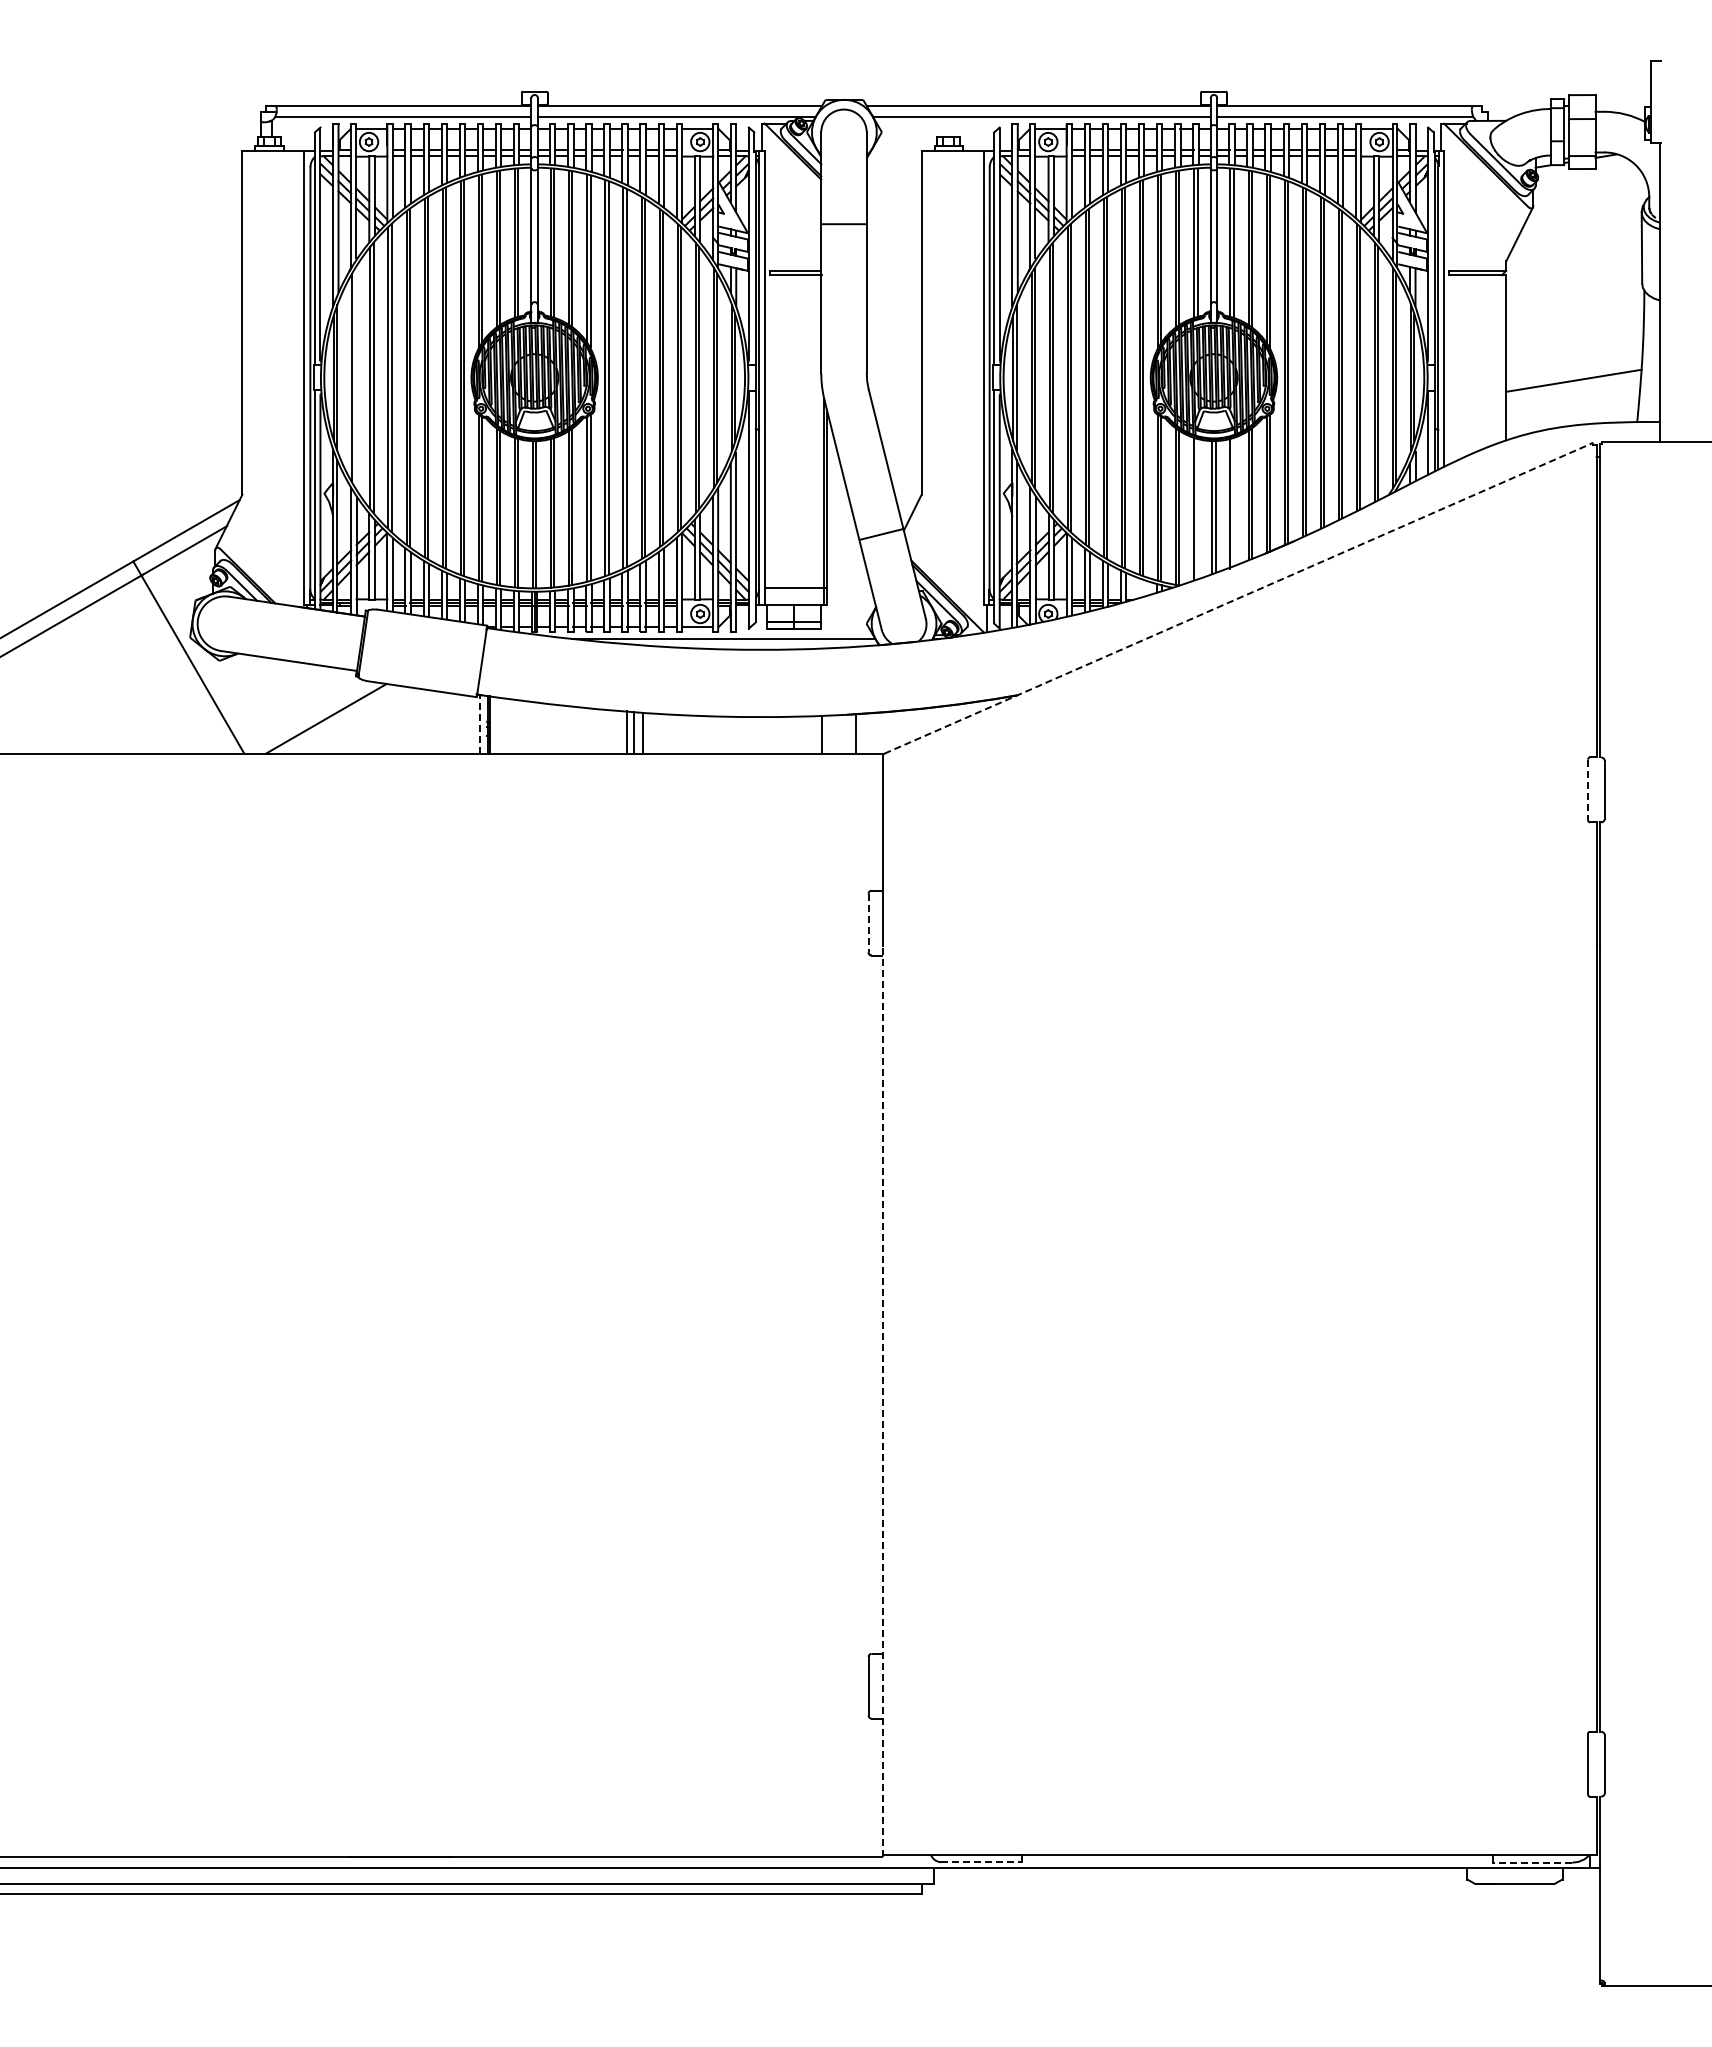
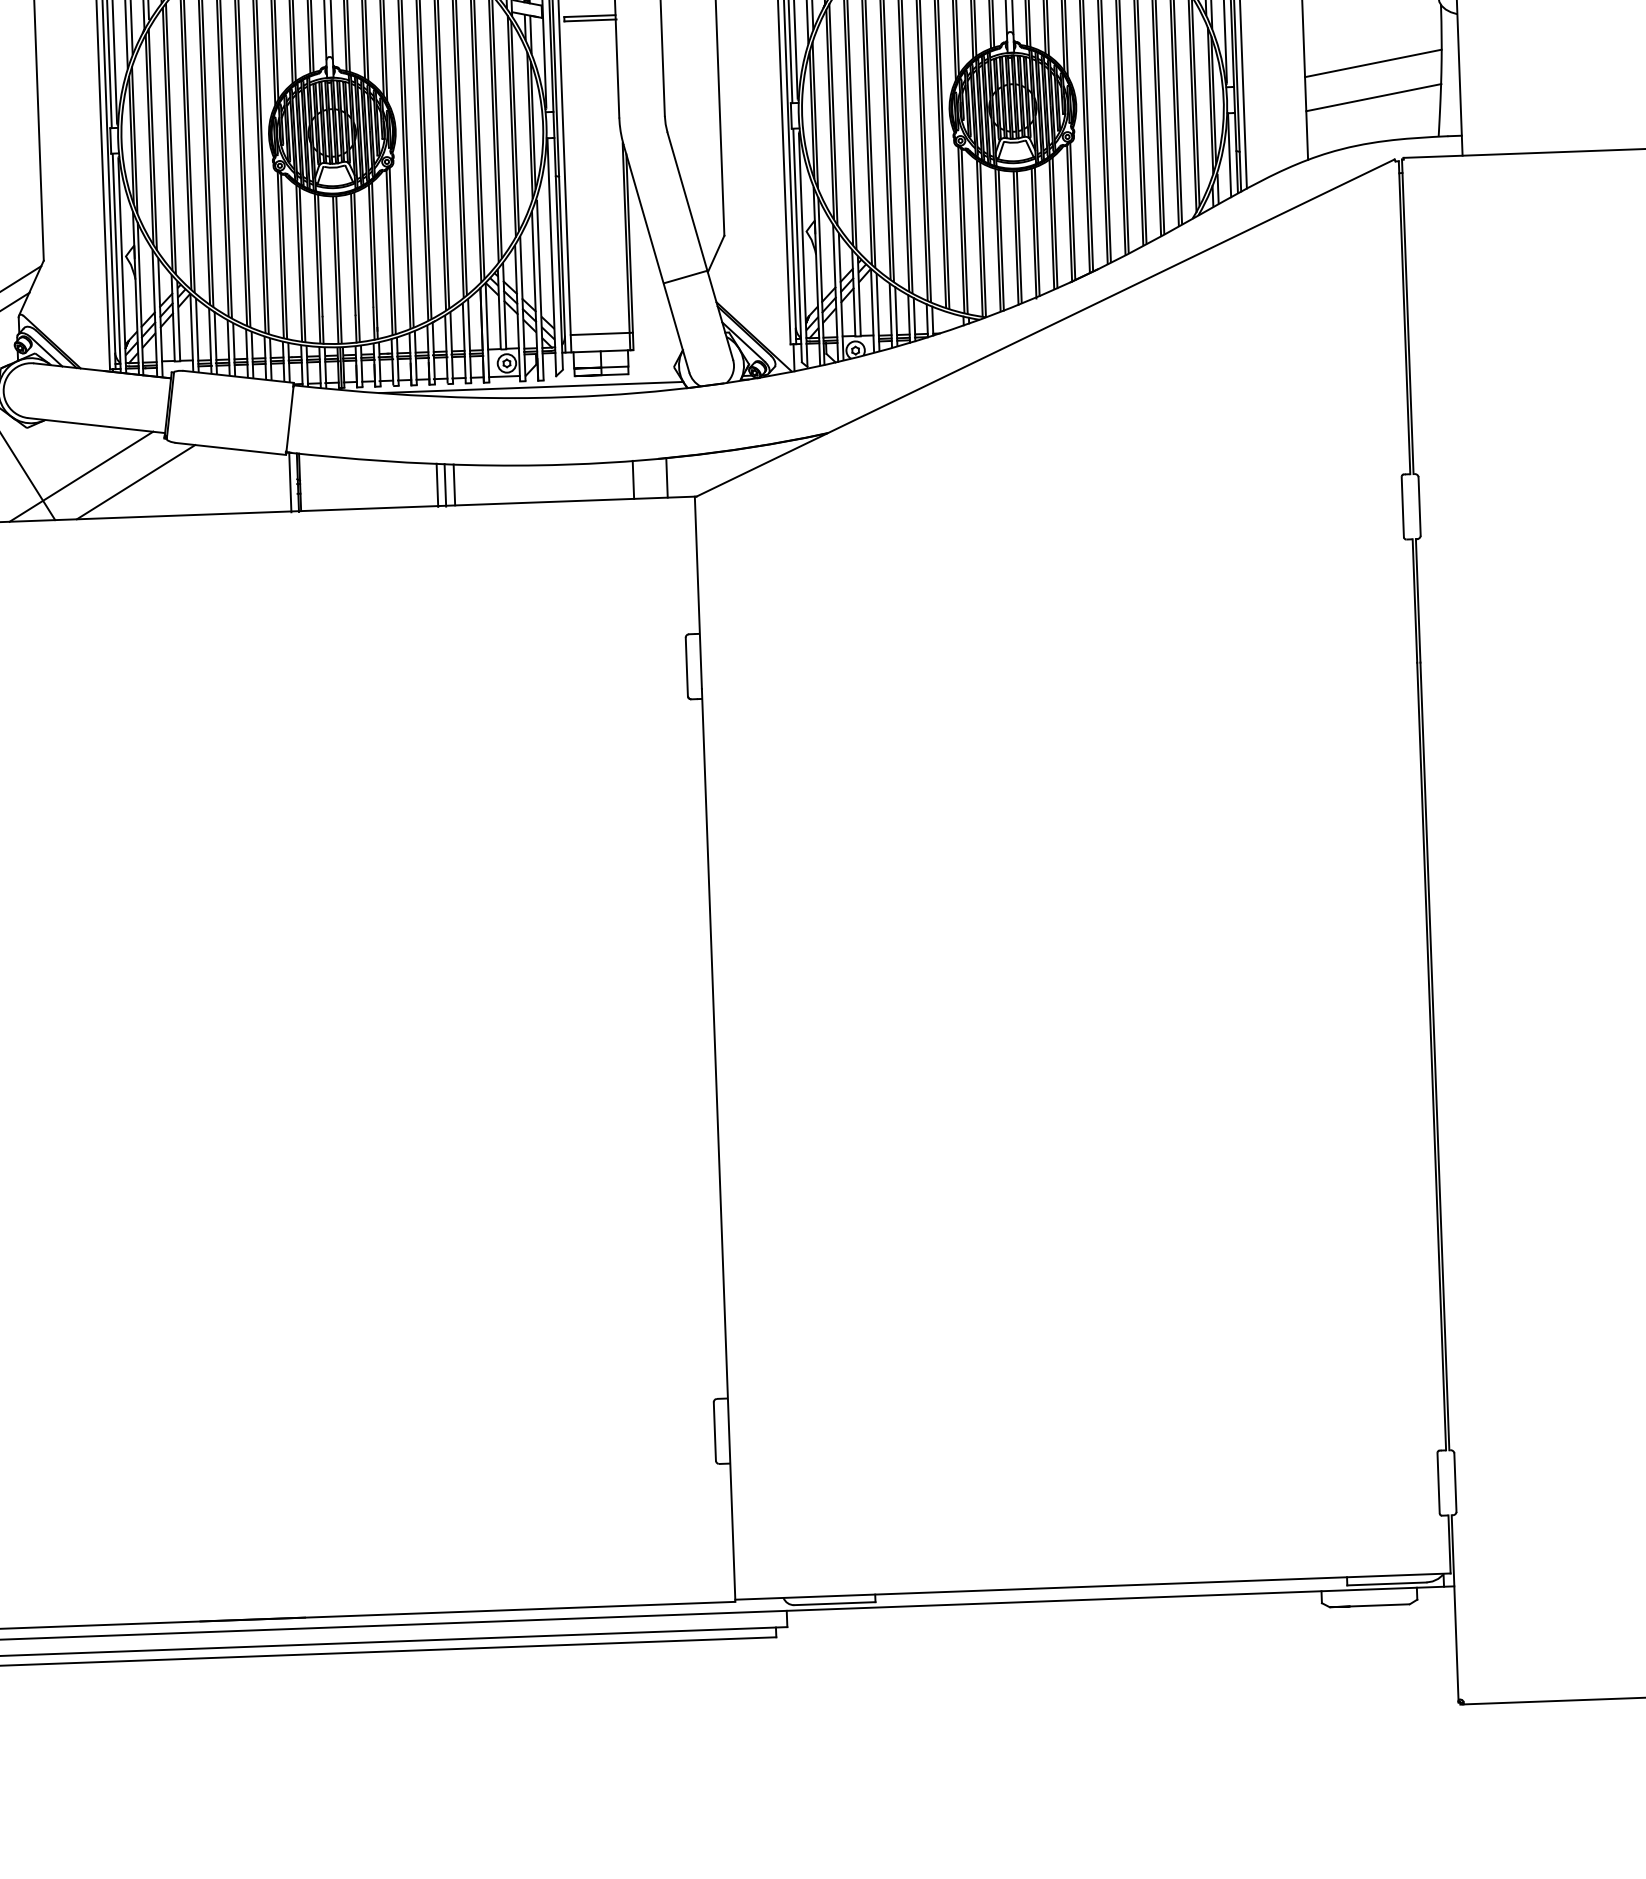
line: (1574, 346) -> (1373, 63), added
line: (355, 377) -> (152, 139), added
line: (1233, 501) -> (1037, 231), added
line: (1197, 508) -> (1001, 239), added
line: (1238, 598) -> (1045, 328), dashed -> solid
line: (271, 711) -> (80, 476), added
line: (480, 724) -> (290, 482), dashed -> solid
line: (1587, 790) -> (1402, 507), dashed -> solid
line: (868, 923) -> (686, 667), dashed -> solid
line: (882, 1401) -> (718, 1145), dashed -> solid
line: (982, 1862) -> (835, 1603), dashed -> solid
line: (1532, 1862) -> (1386, 1583), dashed -> solid

